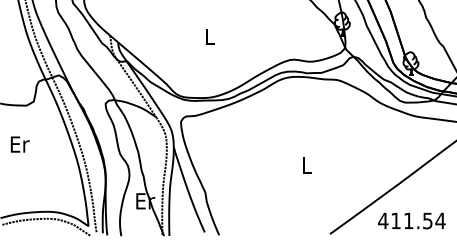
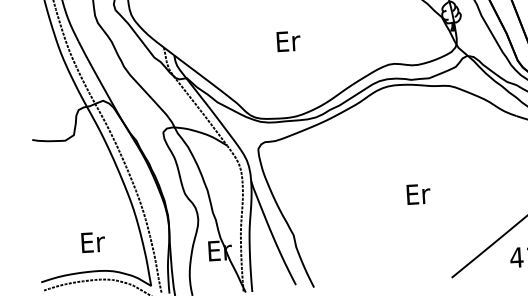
text: (210, 36) -> (288, 41), L -> Er
text: (19, 144) -> (92, 242), moved
text: (307, 165) -> (418, 194), L -> Er

